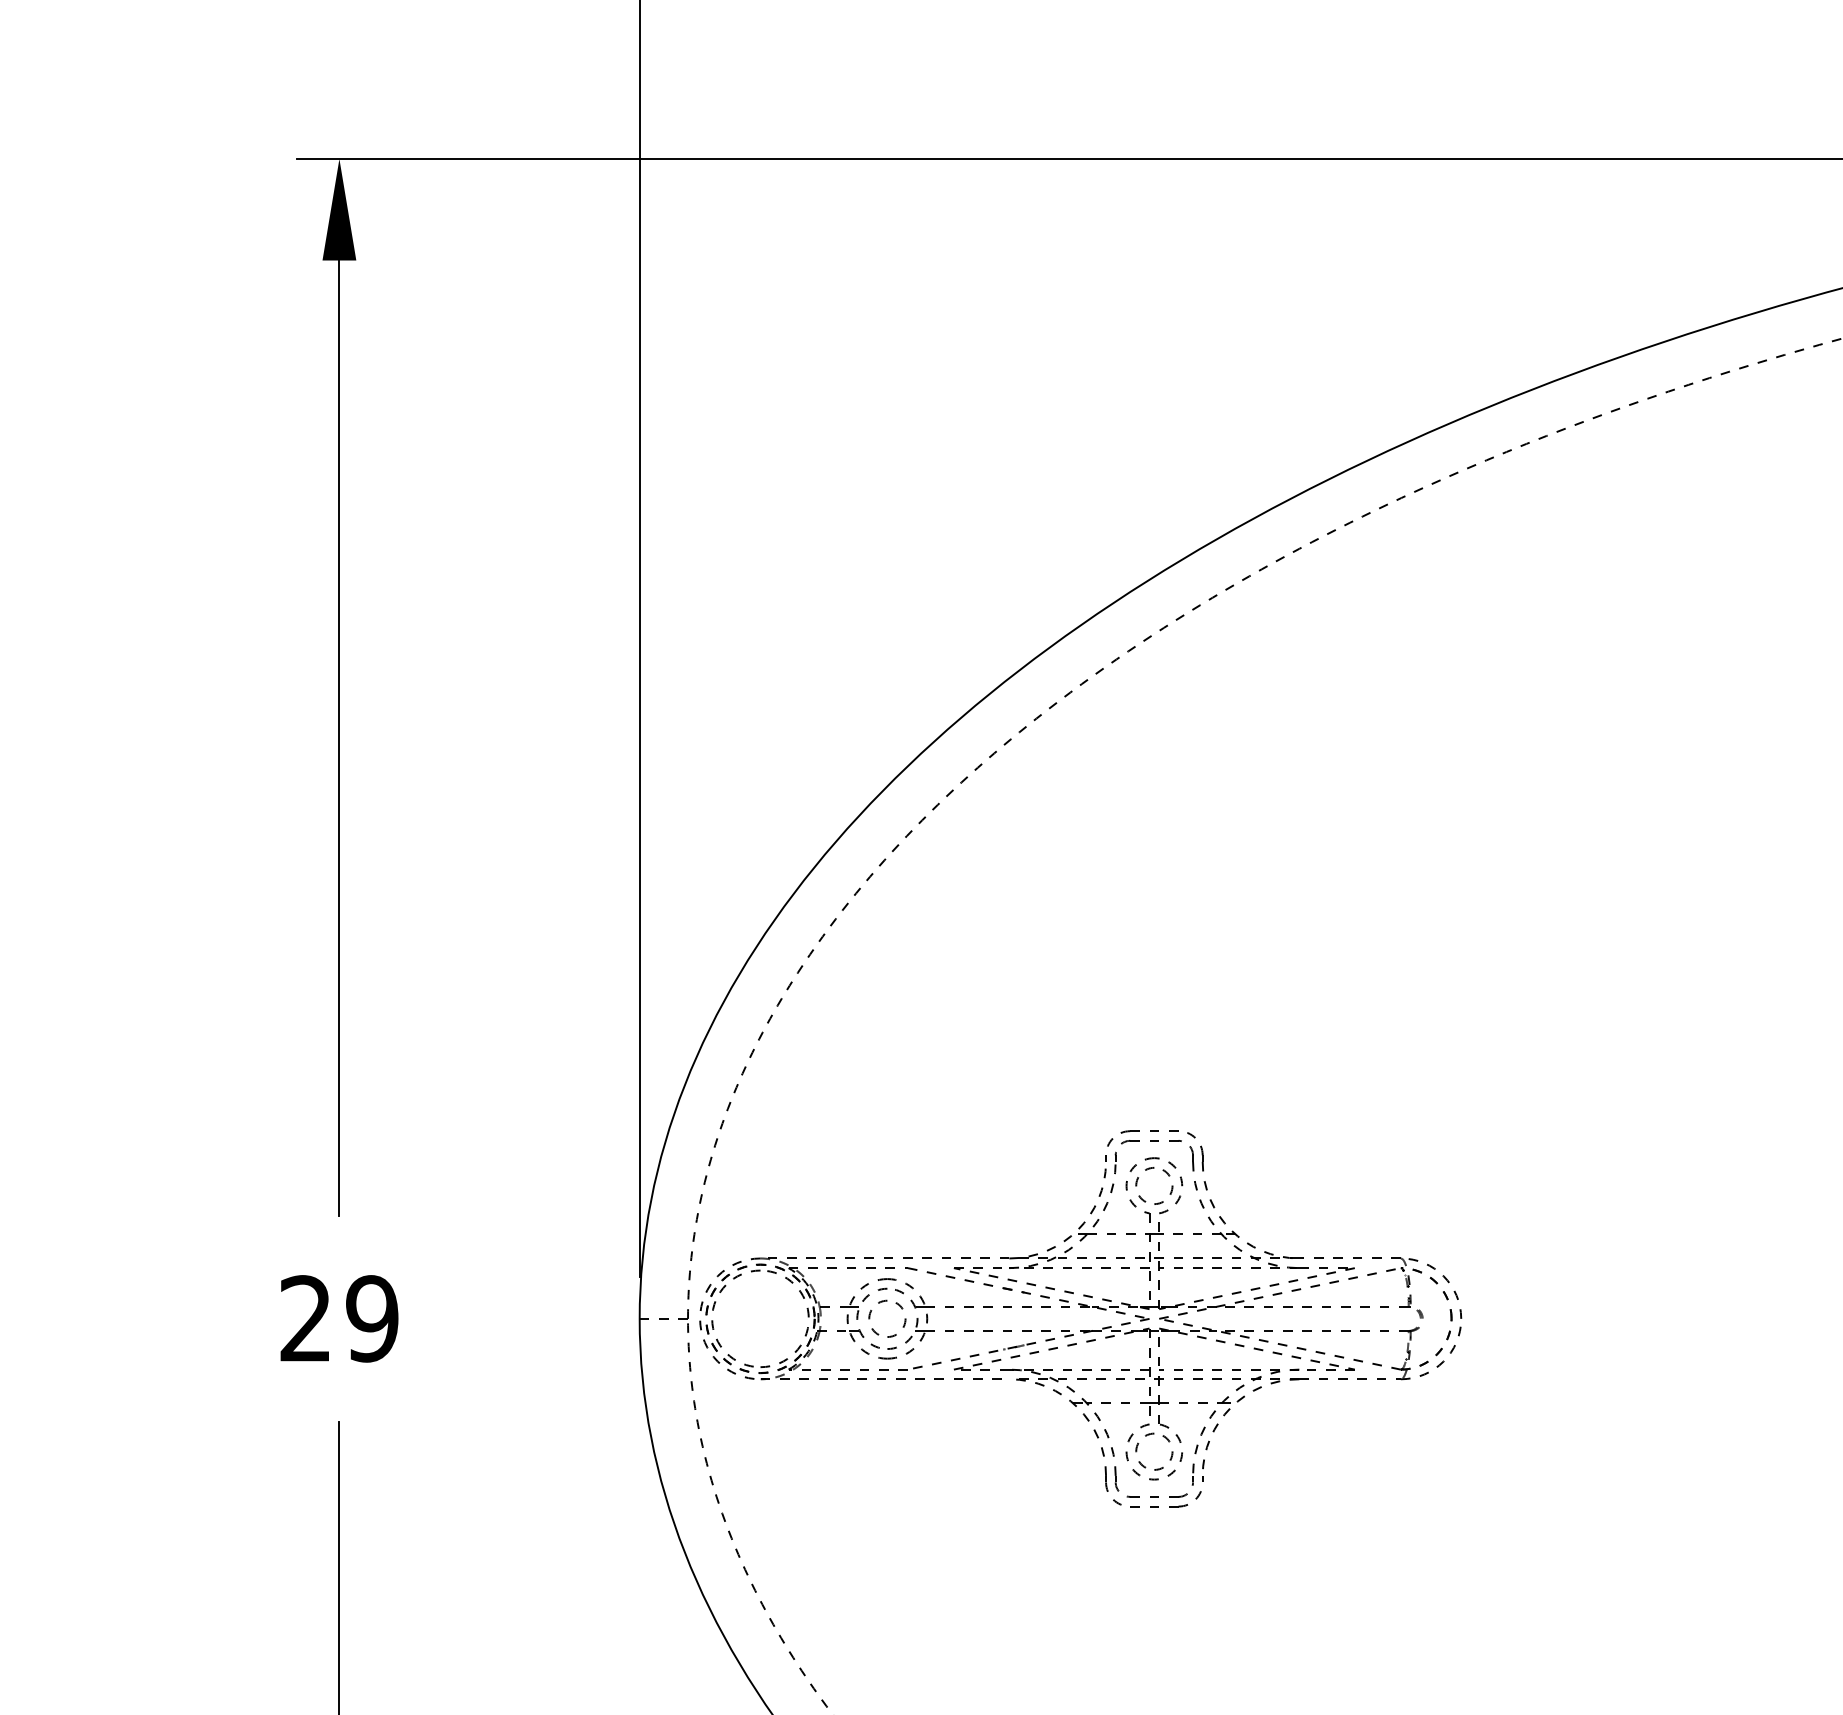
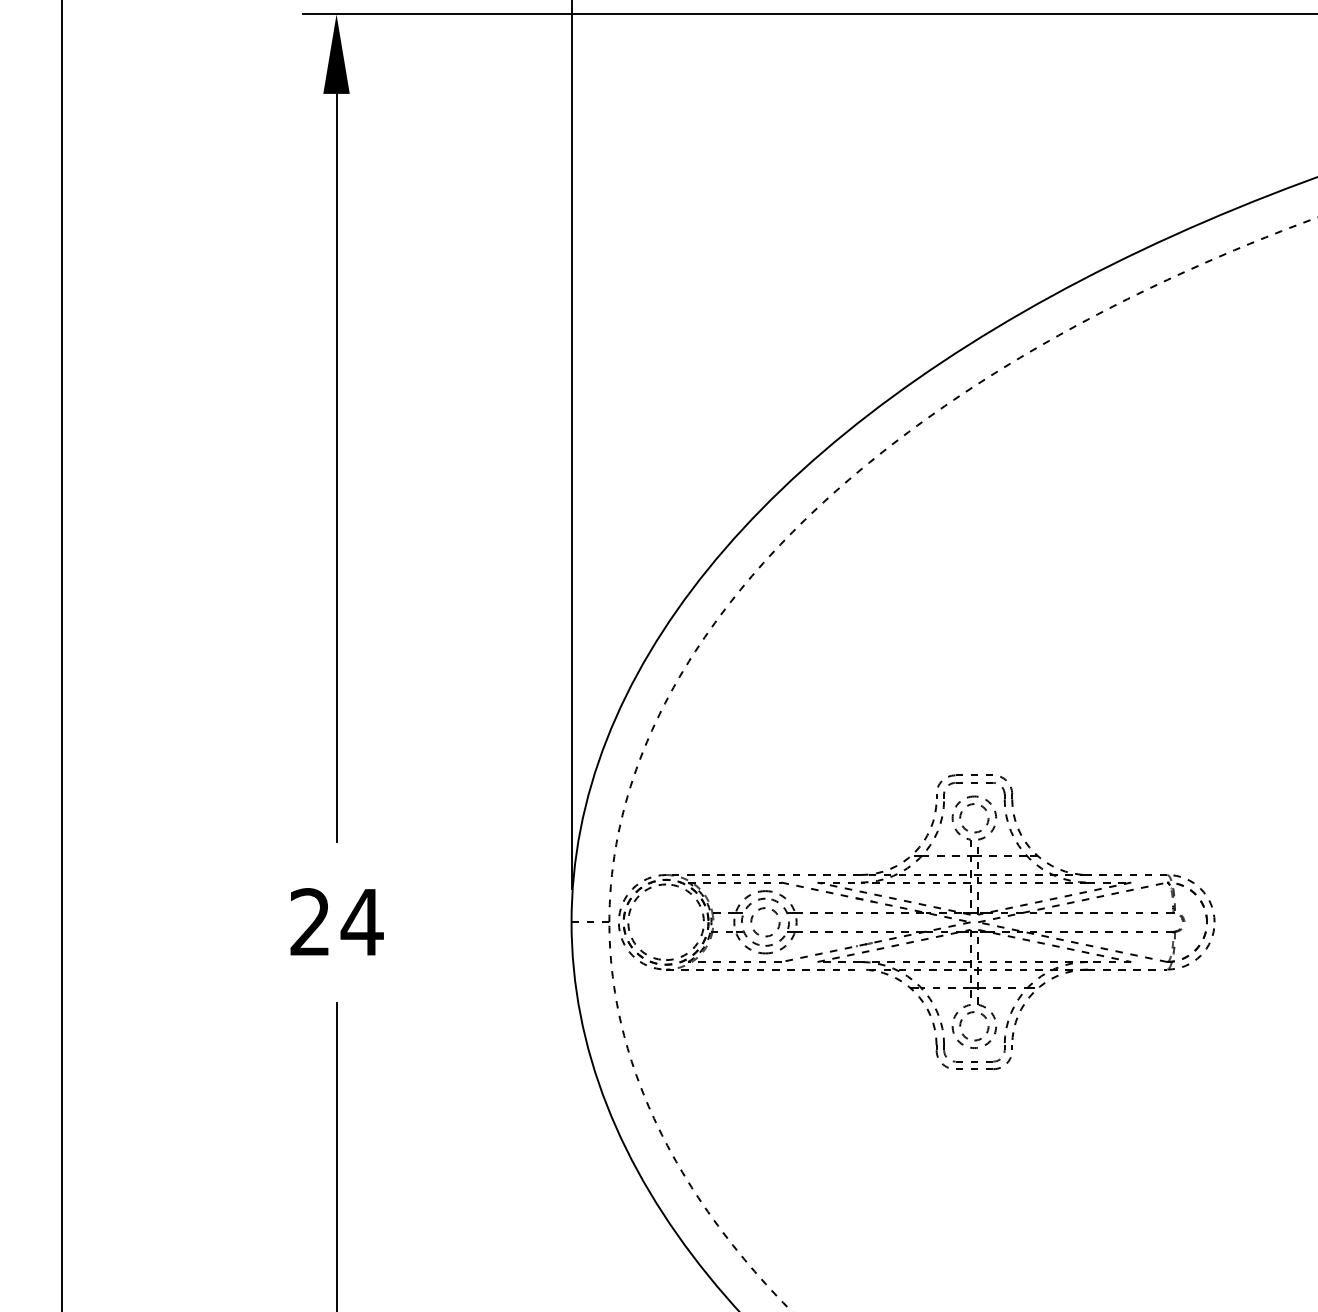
text: (371, 1318) -> (361, 921), 29 -> 24

